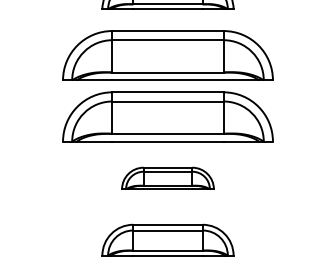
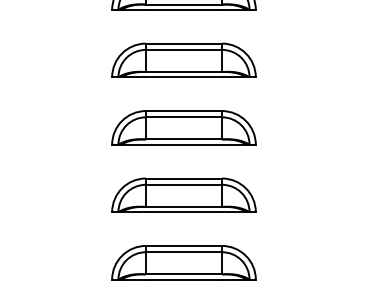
part: (167, 54) -> (183, 59), size x0.62
part: (167, 116) -> (183, 127), size x0.62
part: (167, 177) -> (183, 194), size x1.43

